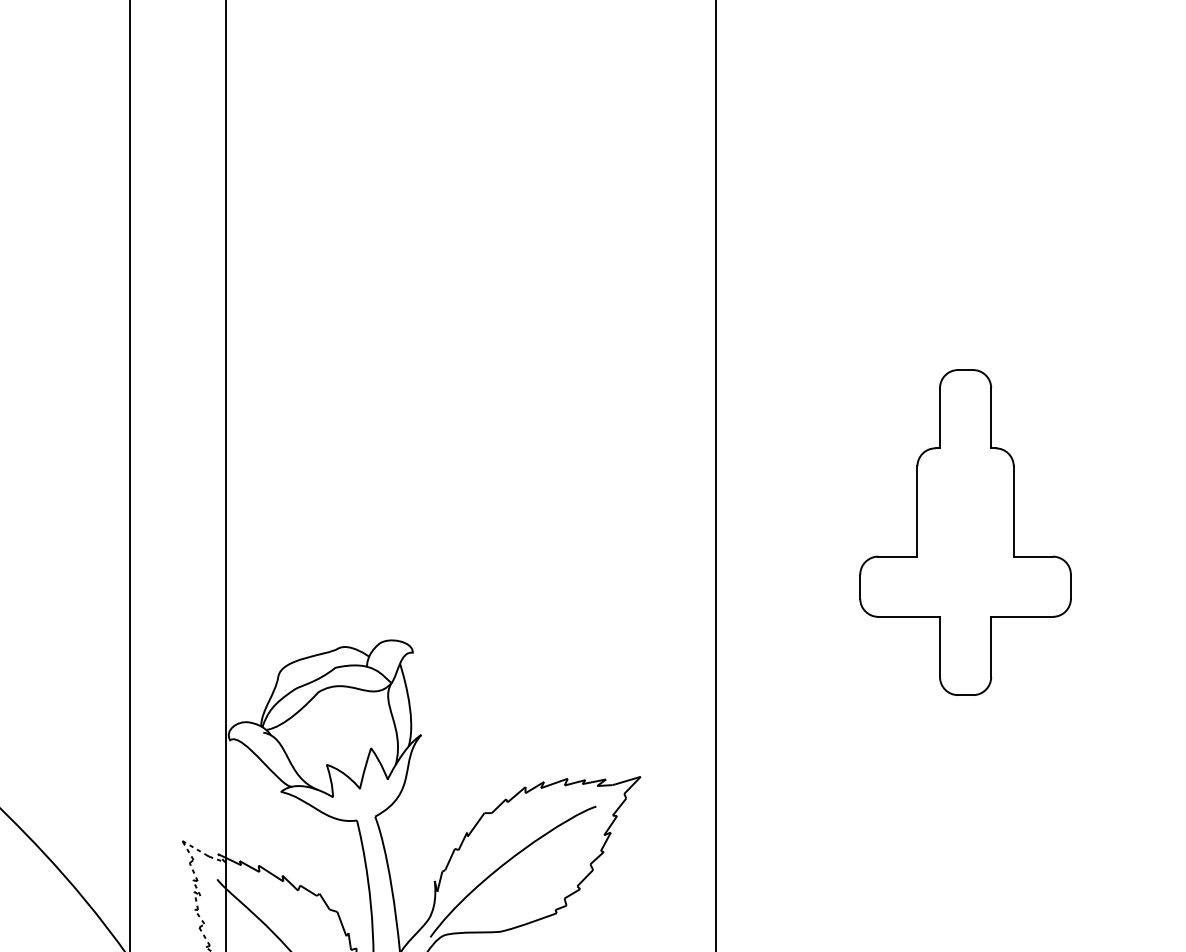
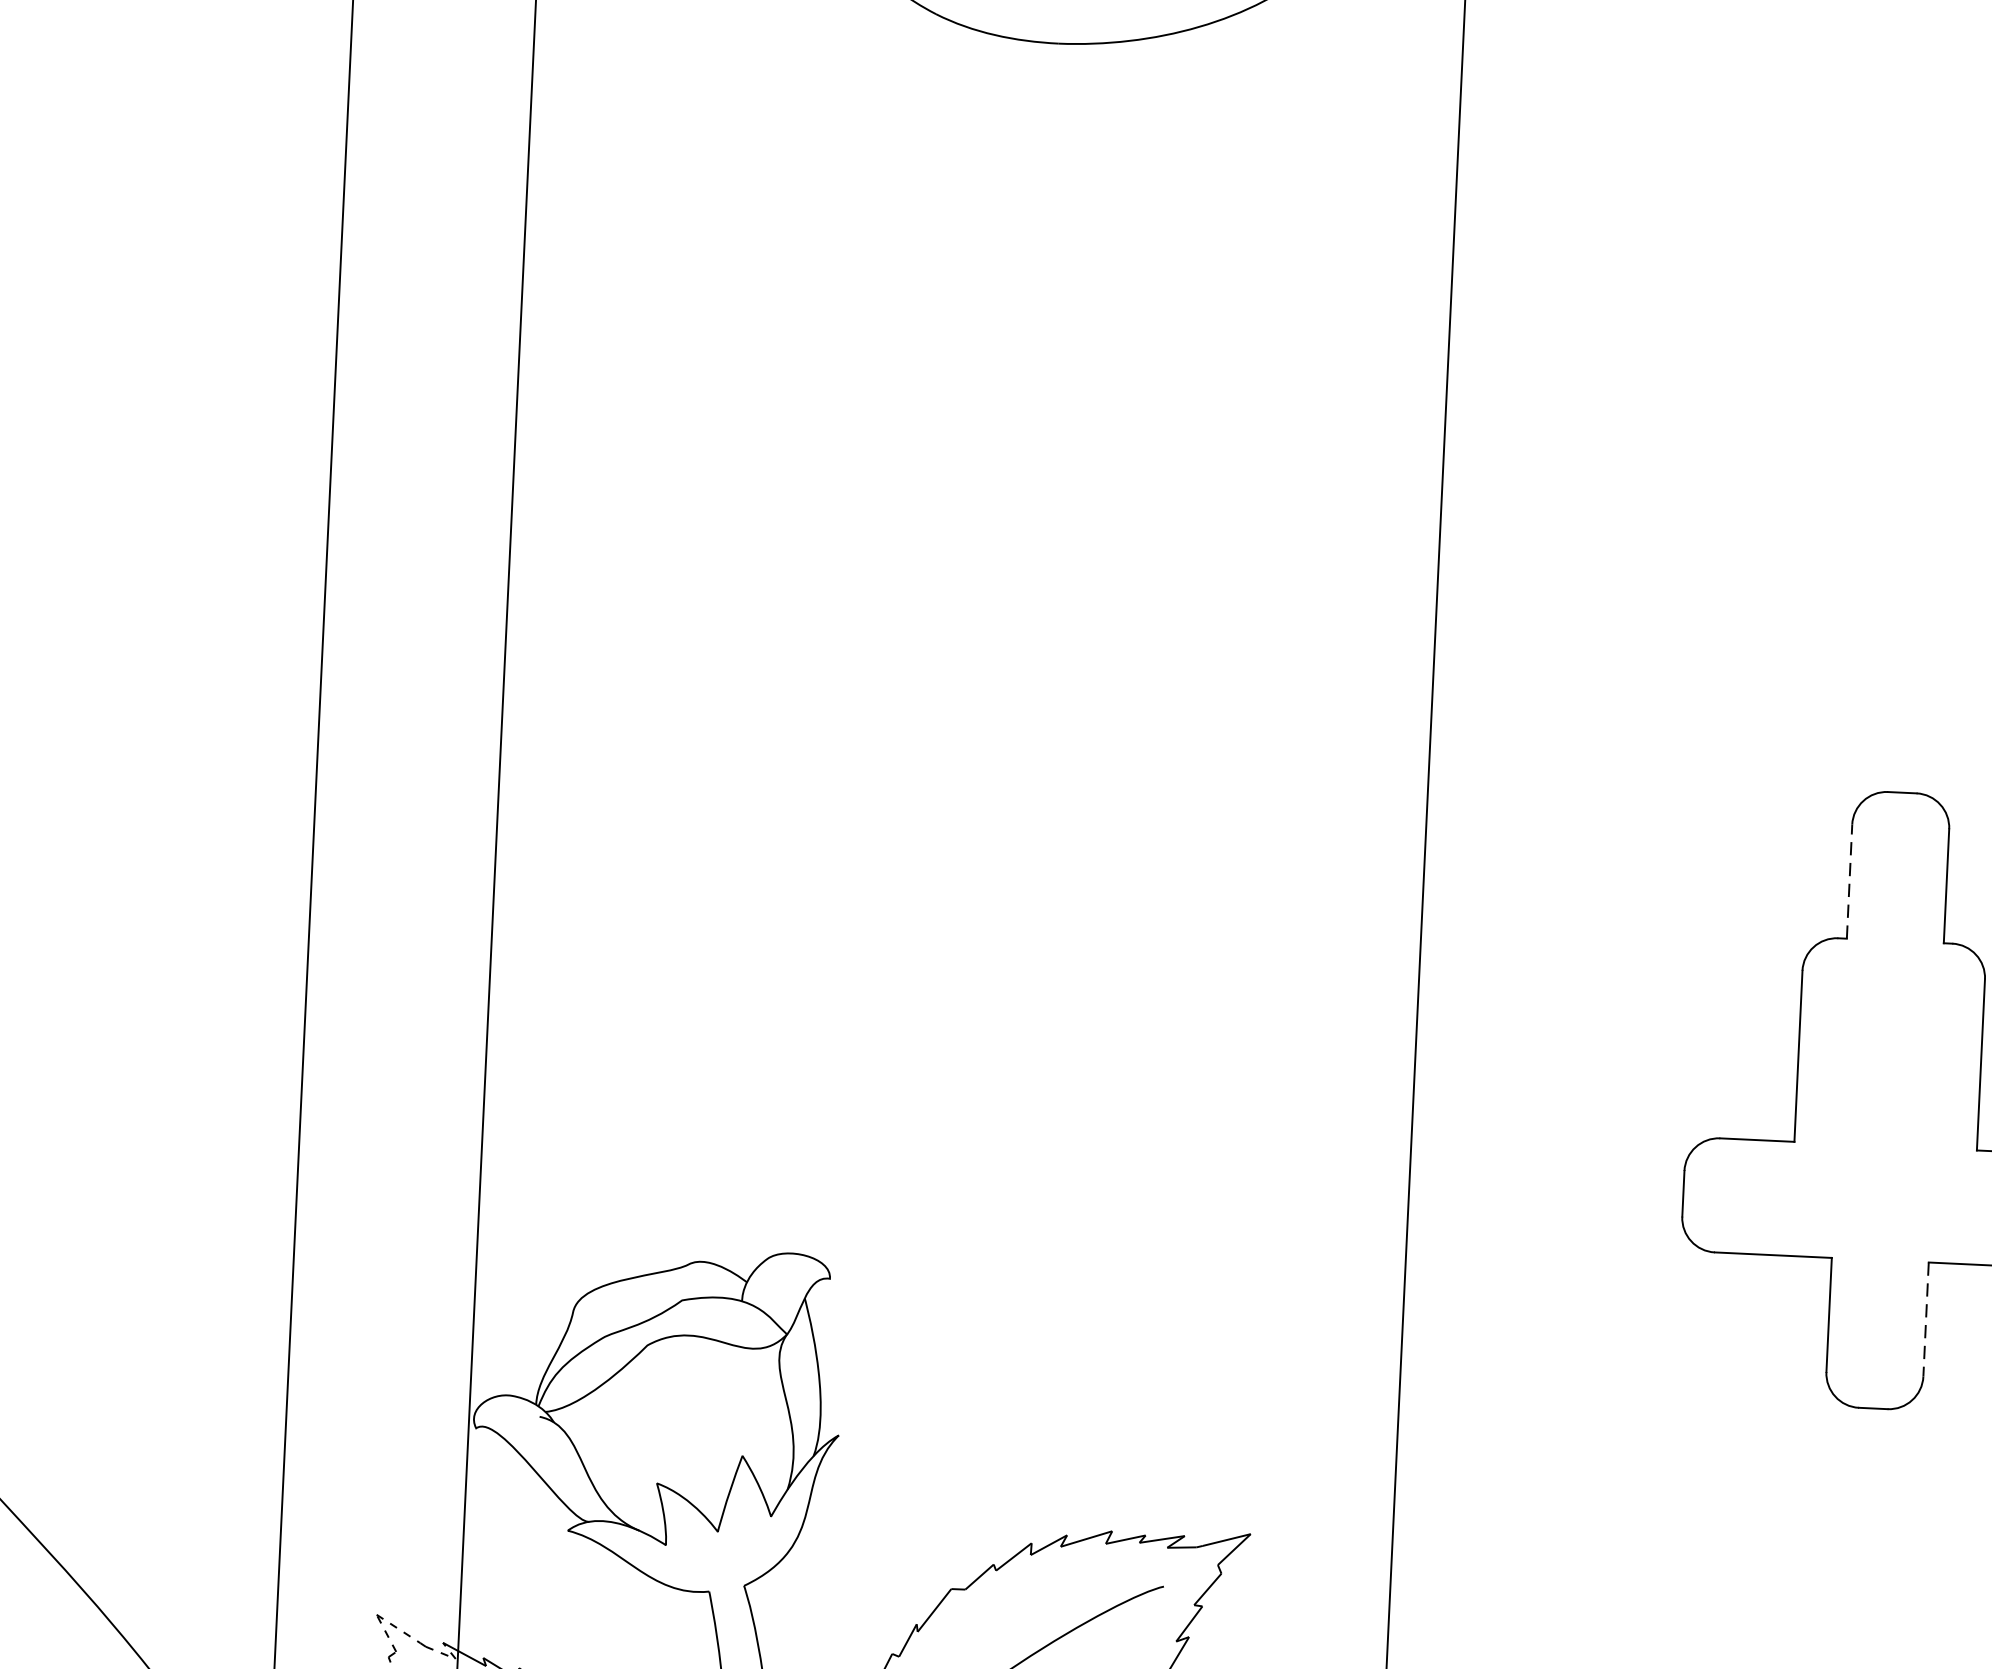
line: (940, 417) -> (1850, 880), solid -> dashed
line: (991, 647) -> (1926, 1320), solid -> dashed

